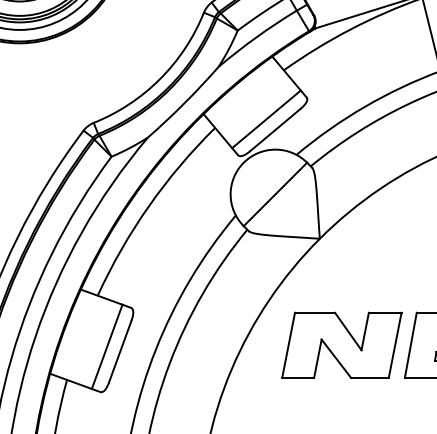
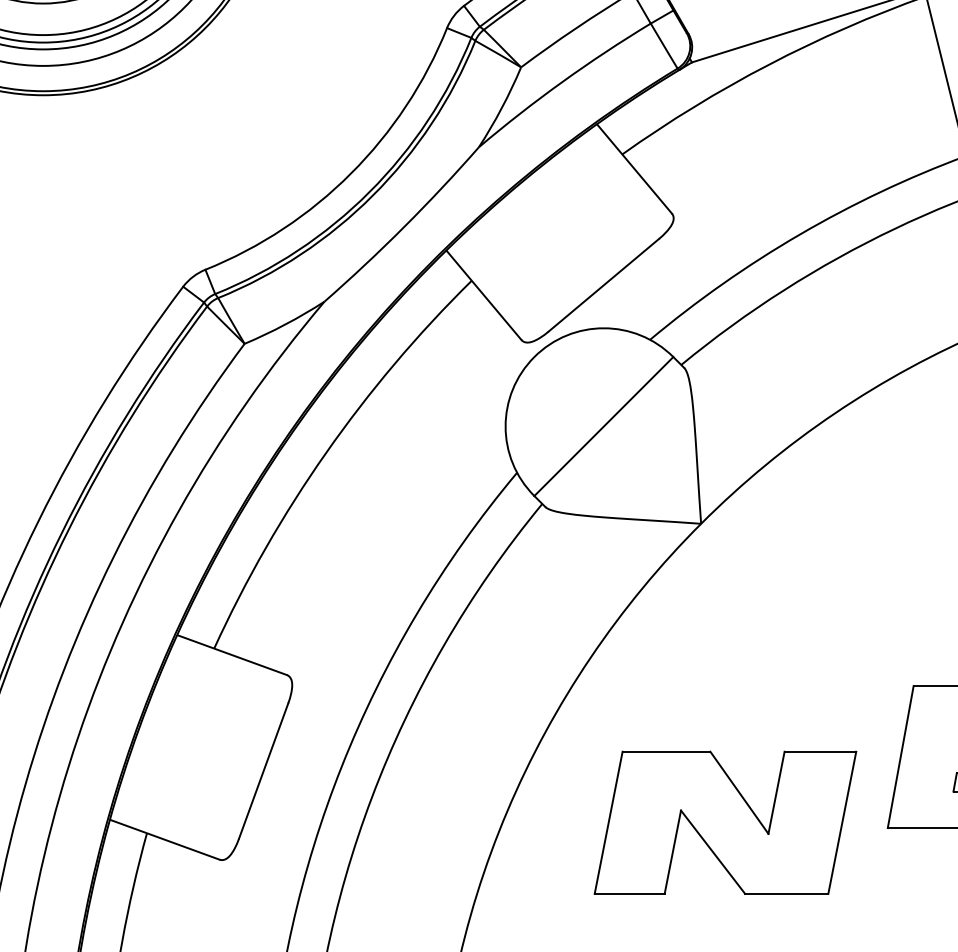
line: (266, 119) -> (584, 262), removed
part: (341, 344) -> (724, 821), moved
line: (106, 346) -> (233, 759), removed

